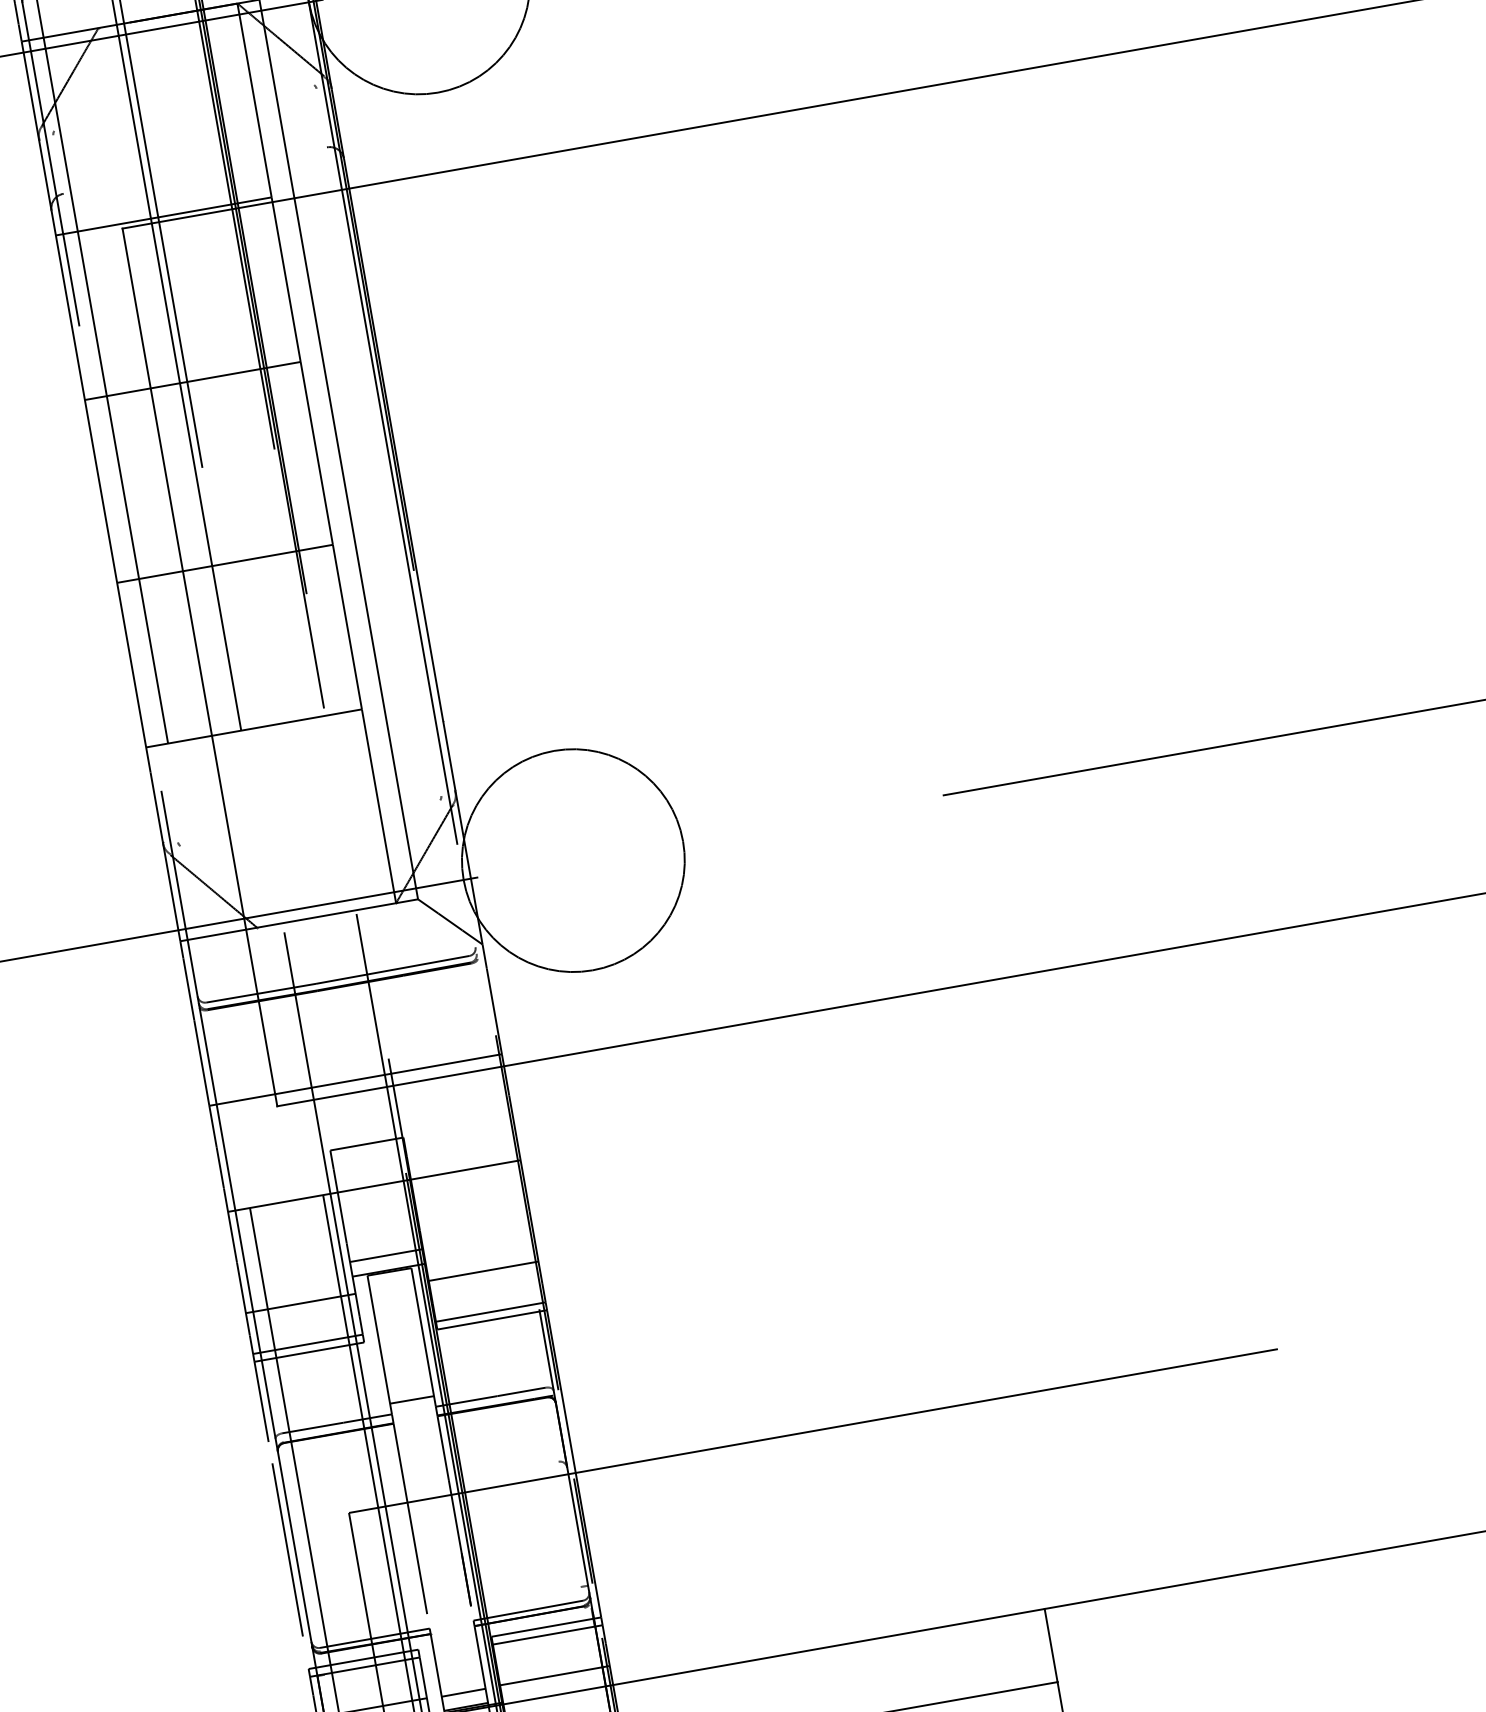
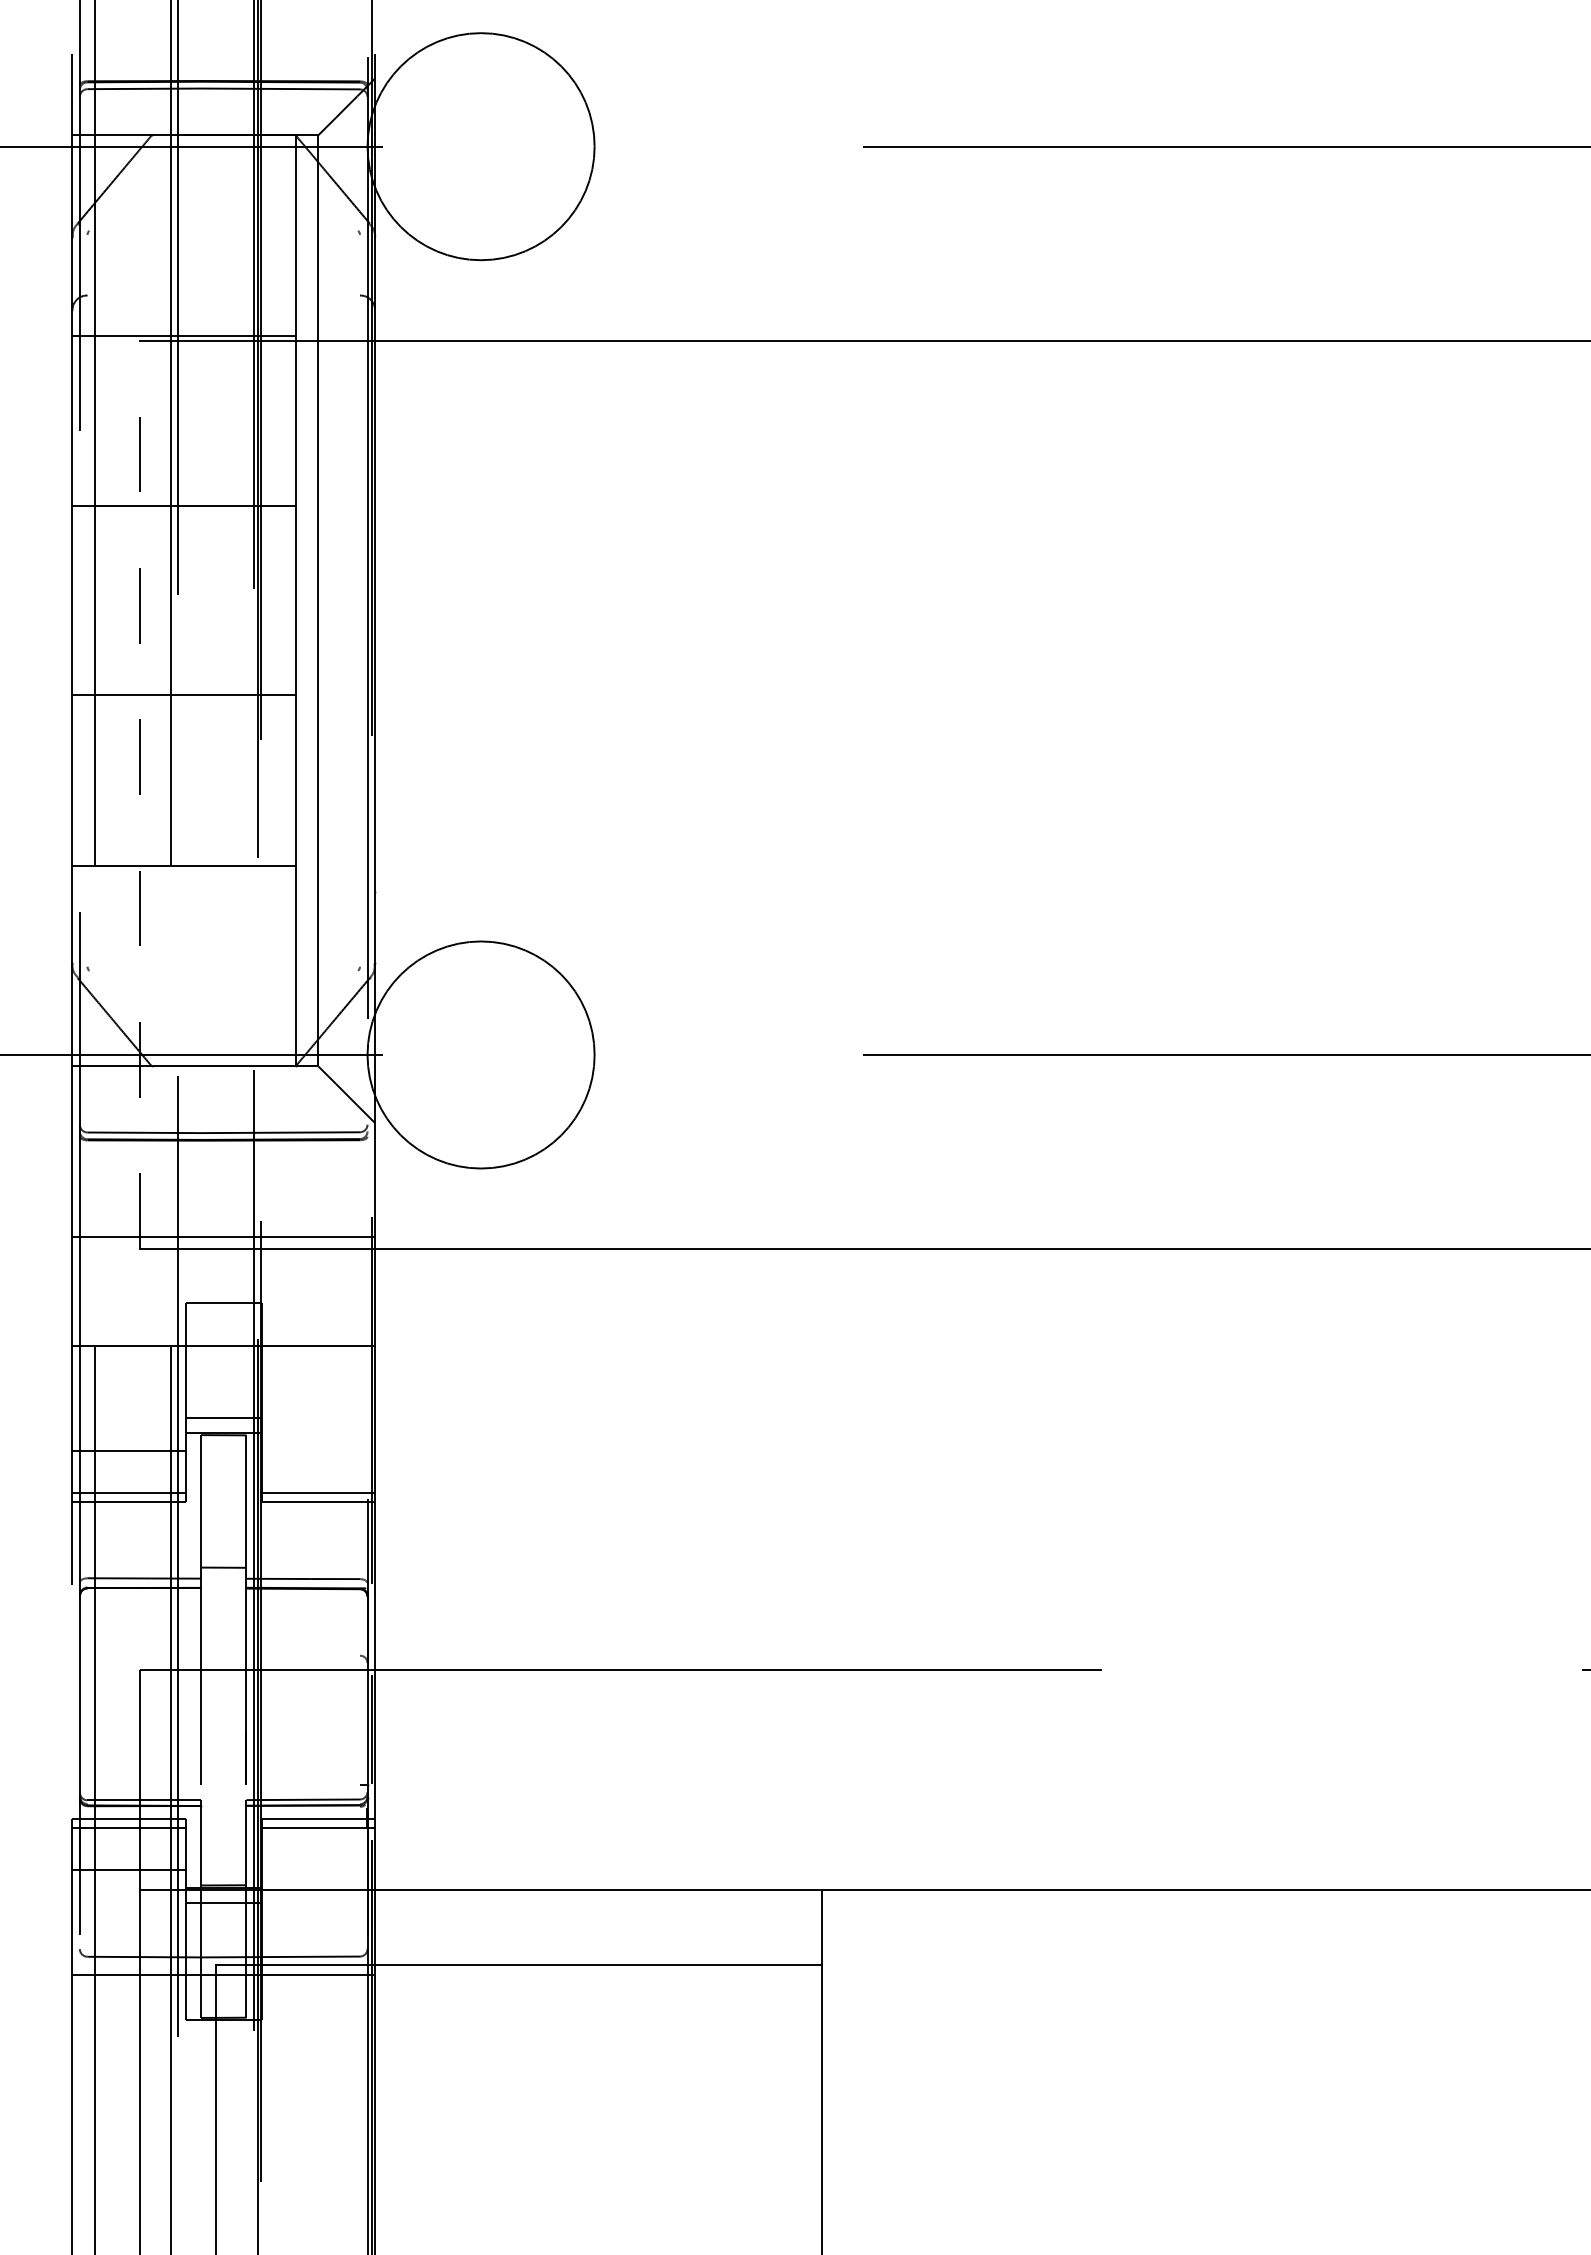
line: (199, 666) -> (140, 794), solid -> dashed
line: (483, 1271) -> (318, 1451), removed
line: (287, 1549) -> (72, 1695), removed
line: (555, 1675) -> (318, 1869), removed
line: (463, 1692) -> (223, 1870), removed

